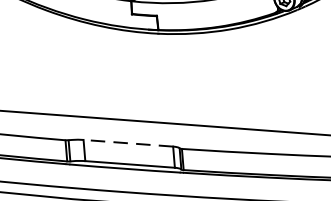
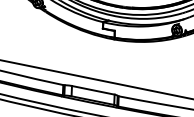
line: (128, 143) -> (93, 90), dashed -> solid

